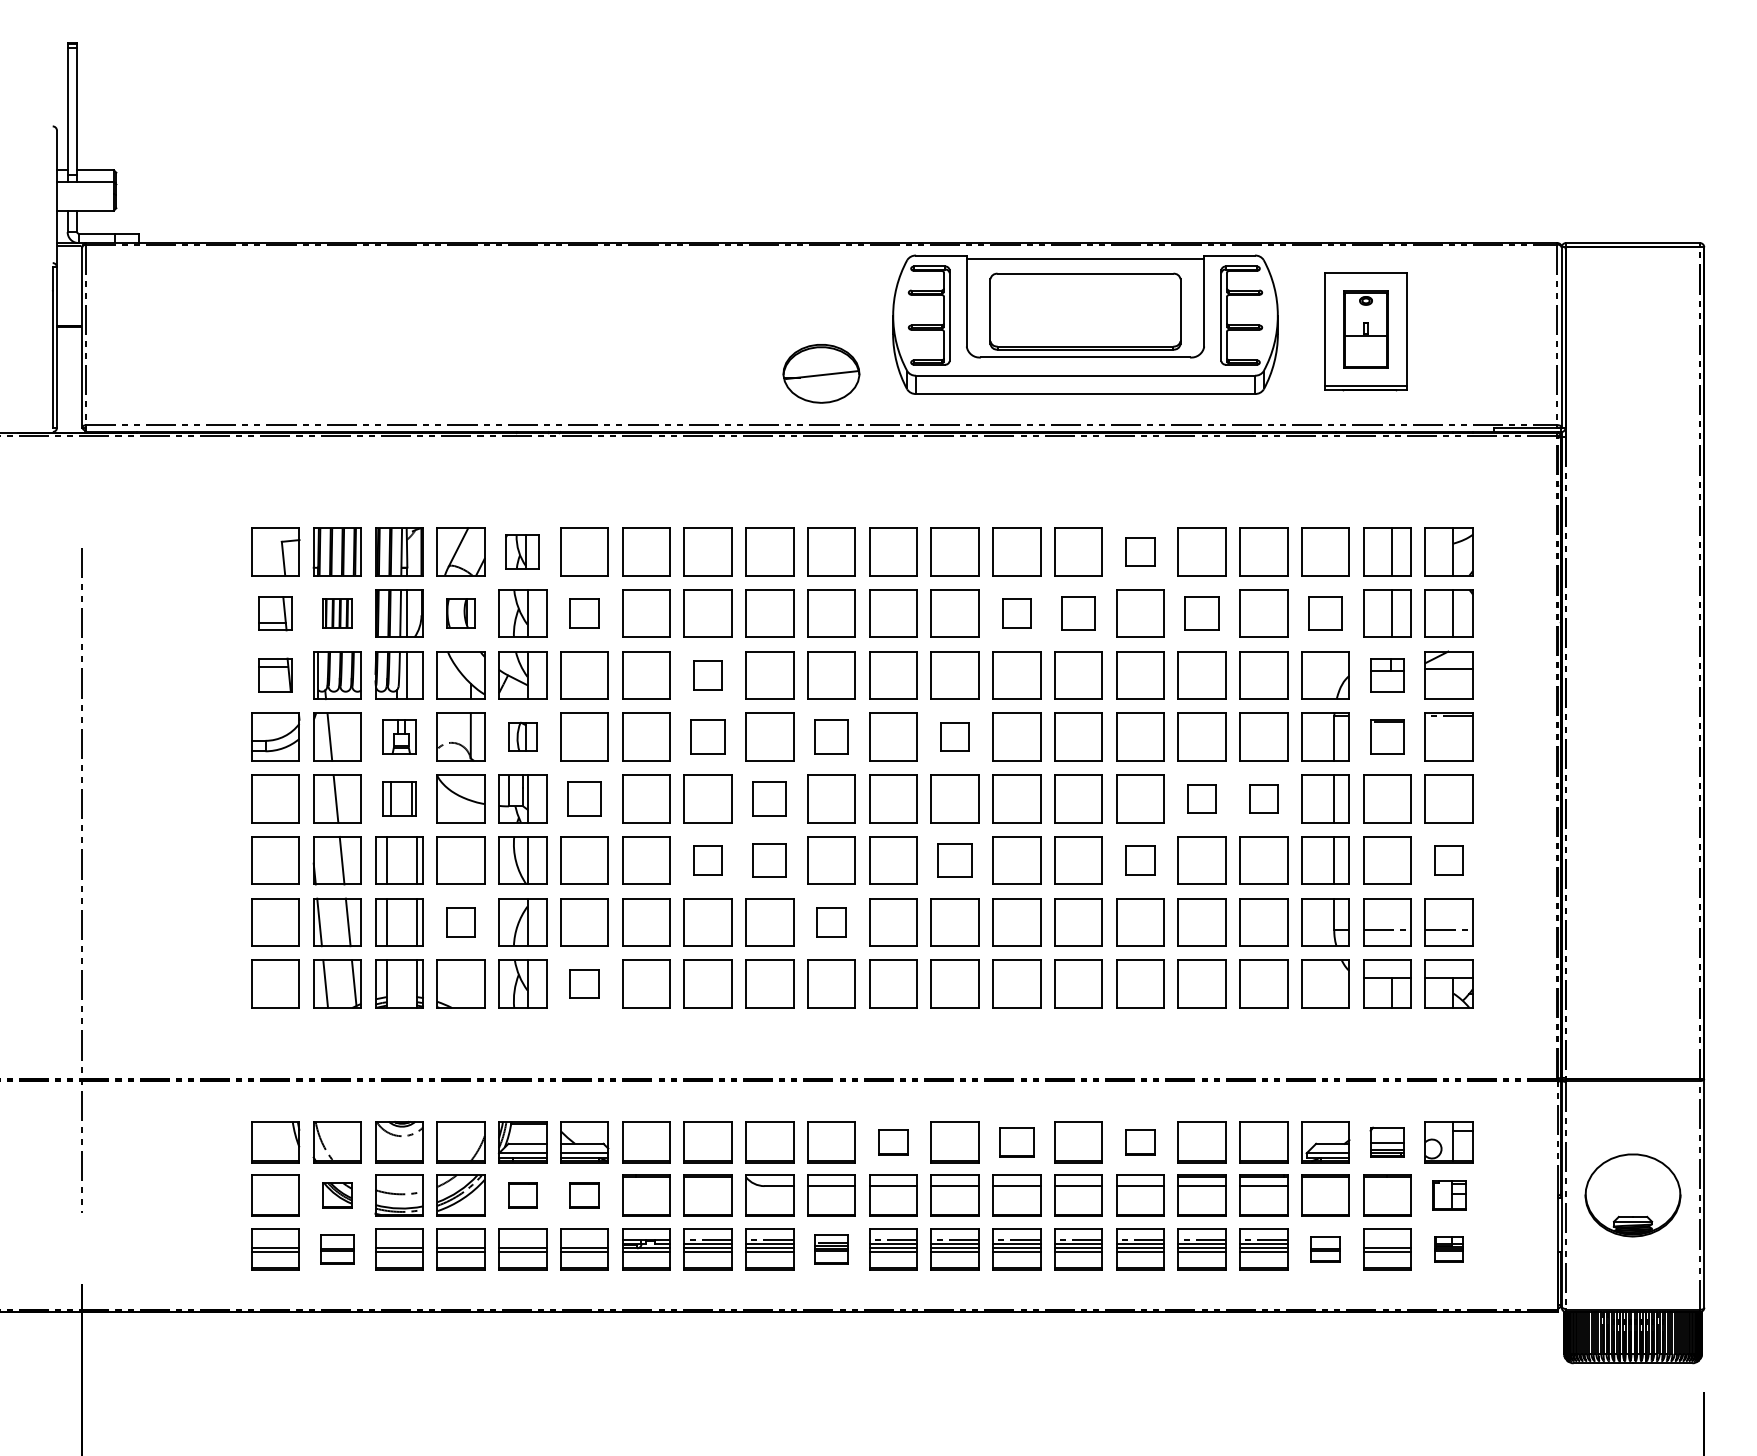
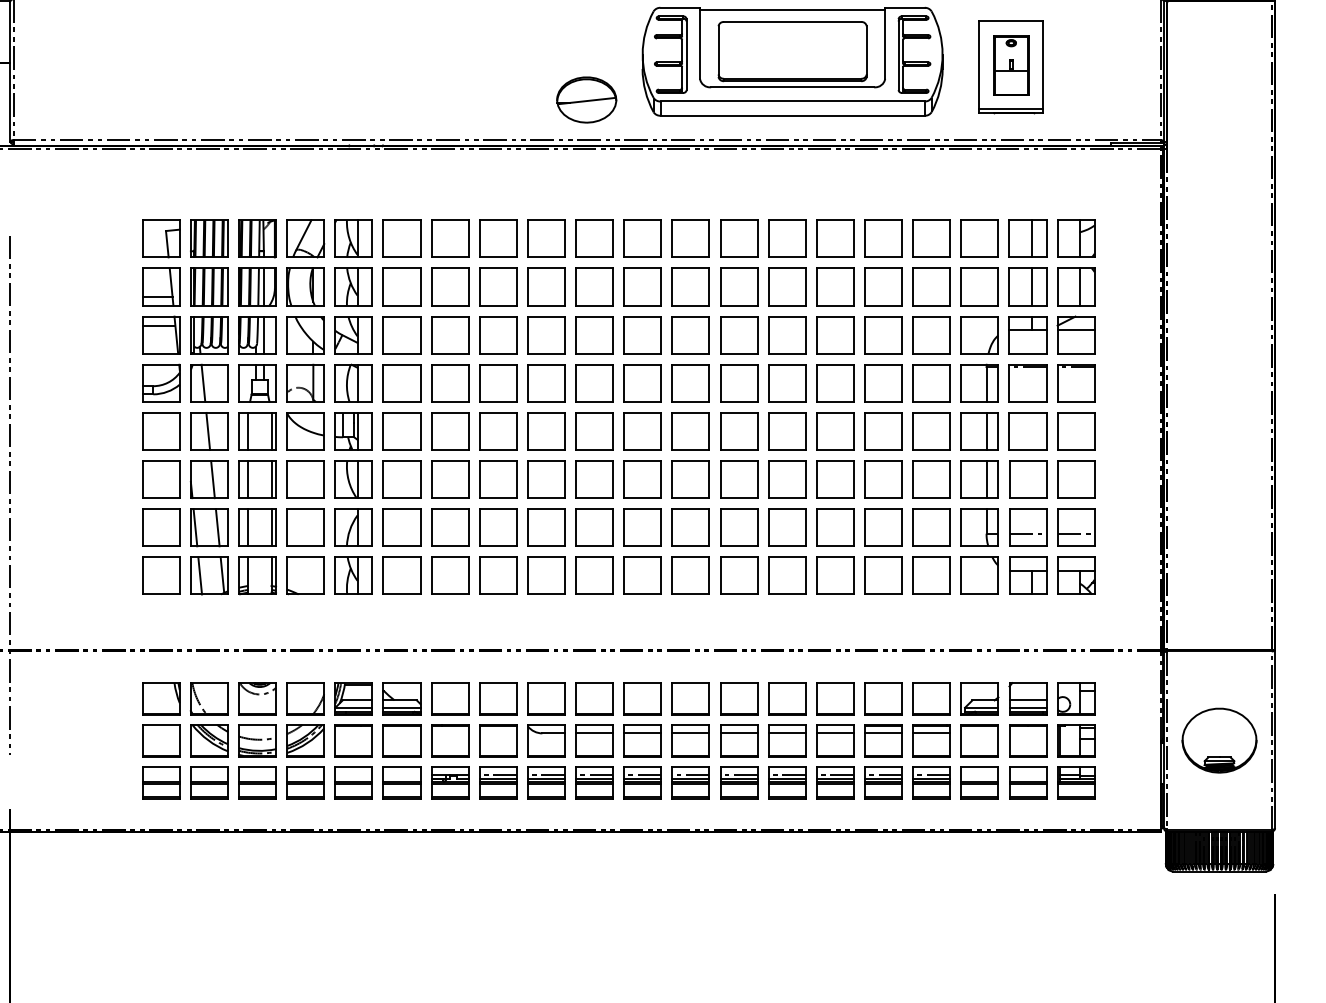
part: (522, 551) -> (353, 238), size x1.43
part: (1140, 551) -> (835, 238), size x1.67
part: (275, 613) -> (161, 286), size x1.43
part: (337, 613) -> (209, 286), size x1.67
part: (460, 613) -> (305, 286), size x1.67
part: (584, 613) -> (401, 286), size x1.67
part: (1016, 613) -> (738, 286), size x1.67
part: (1078, 613) -> (787, 286), size x1.43
part: (1201, 613) -> (883, 286), size x1.43
part: (1325, 613) -> (979, 286), size x1.43
part: (275, 674) -> (161, 334), size x1.43
part: (707, 675) -> (497, 335), size x1.67
part: (1387, 675) -> (1028, 335), size x1.43
part: (399, 736) -> (257, 382), size x1.43
part: (522, 736) -> (353, 382), size x1.67
part: (707, 736) -> (497, 382), size x1.43
part: (831, 736) -> (594, 382), size x1.43
part: (954, 736) -> (690, 382), size x1.67
part: (1387, 736) -> (1028, 382), size x1.43
part: (399, 798) -> (257, 431), size x1.43
part: (584, 798) -> (401, 431), size x1.43
part: (769, 798) -> (546, 431), size x1.43
part: (1201, 798) -> (883, 431), size x1.67
part: (1263, 798) -> (931, 431), size x1.67
part: (707, 860) -> (497, 479), size x1.67
part: (769, 860) -> (546, 479), size x1.43
part: (954, 860) -> (690, 479), size x1.43
part: (1140, 860) -> (835, 479), size x1.67
part: (1448, 860) -> (1075, 479), size x1.67
part: (460, 922) -> (305, 527), size x1.67
part: (831, 922) -> (594, 527), size x1.67
part: (584, 983) -> (401, 575), size x1.67
part: (1386, 1141) -> (1027, 698), size x1.43
part: (893, 1142) -> (642, 699), size x1.67
part: (1016, 1142) -> (738, 699), size x1.43
part: (1140, 1142) -> (835, 699), size x1.67
part: (337, 1195) -> (209, 740), size x1.67
part: (522, 1195) -> (353, 740), size x1.67
part: (584, 1195) -> (401, 740), size x1.67
part: (1448, 1195) -> (1075, 740), size x1.43
part: (337, 1249) -> (209, 782), size x1.43
part: (831, 1249) -> (594, 782), size x1.43
part: (1325, 1249) -> (979, 782), size x1.67
part: (1448, 1249) -> (1075, 782), size x1.67

